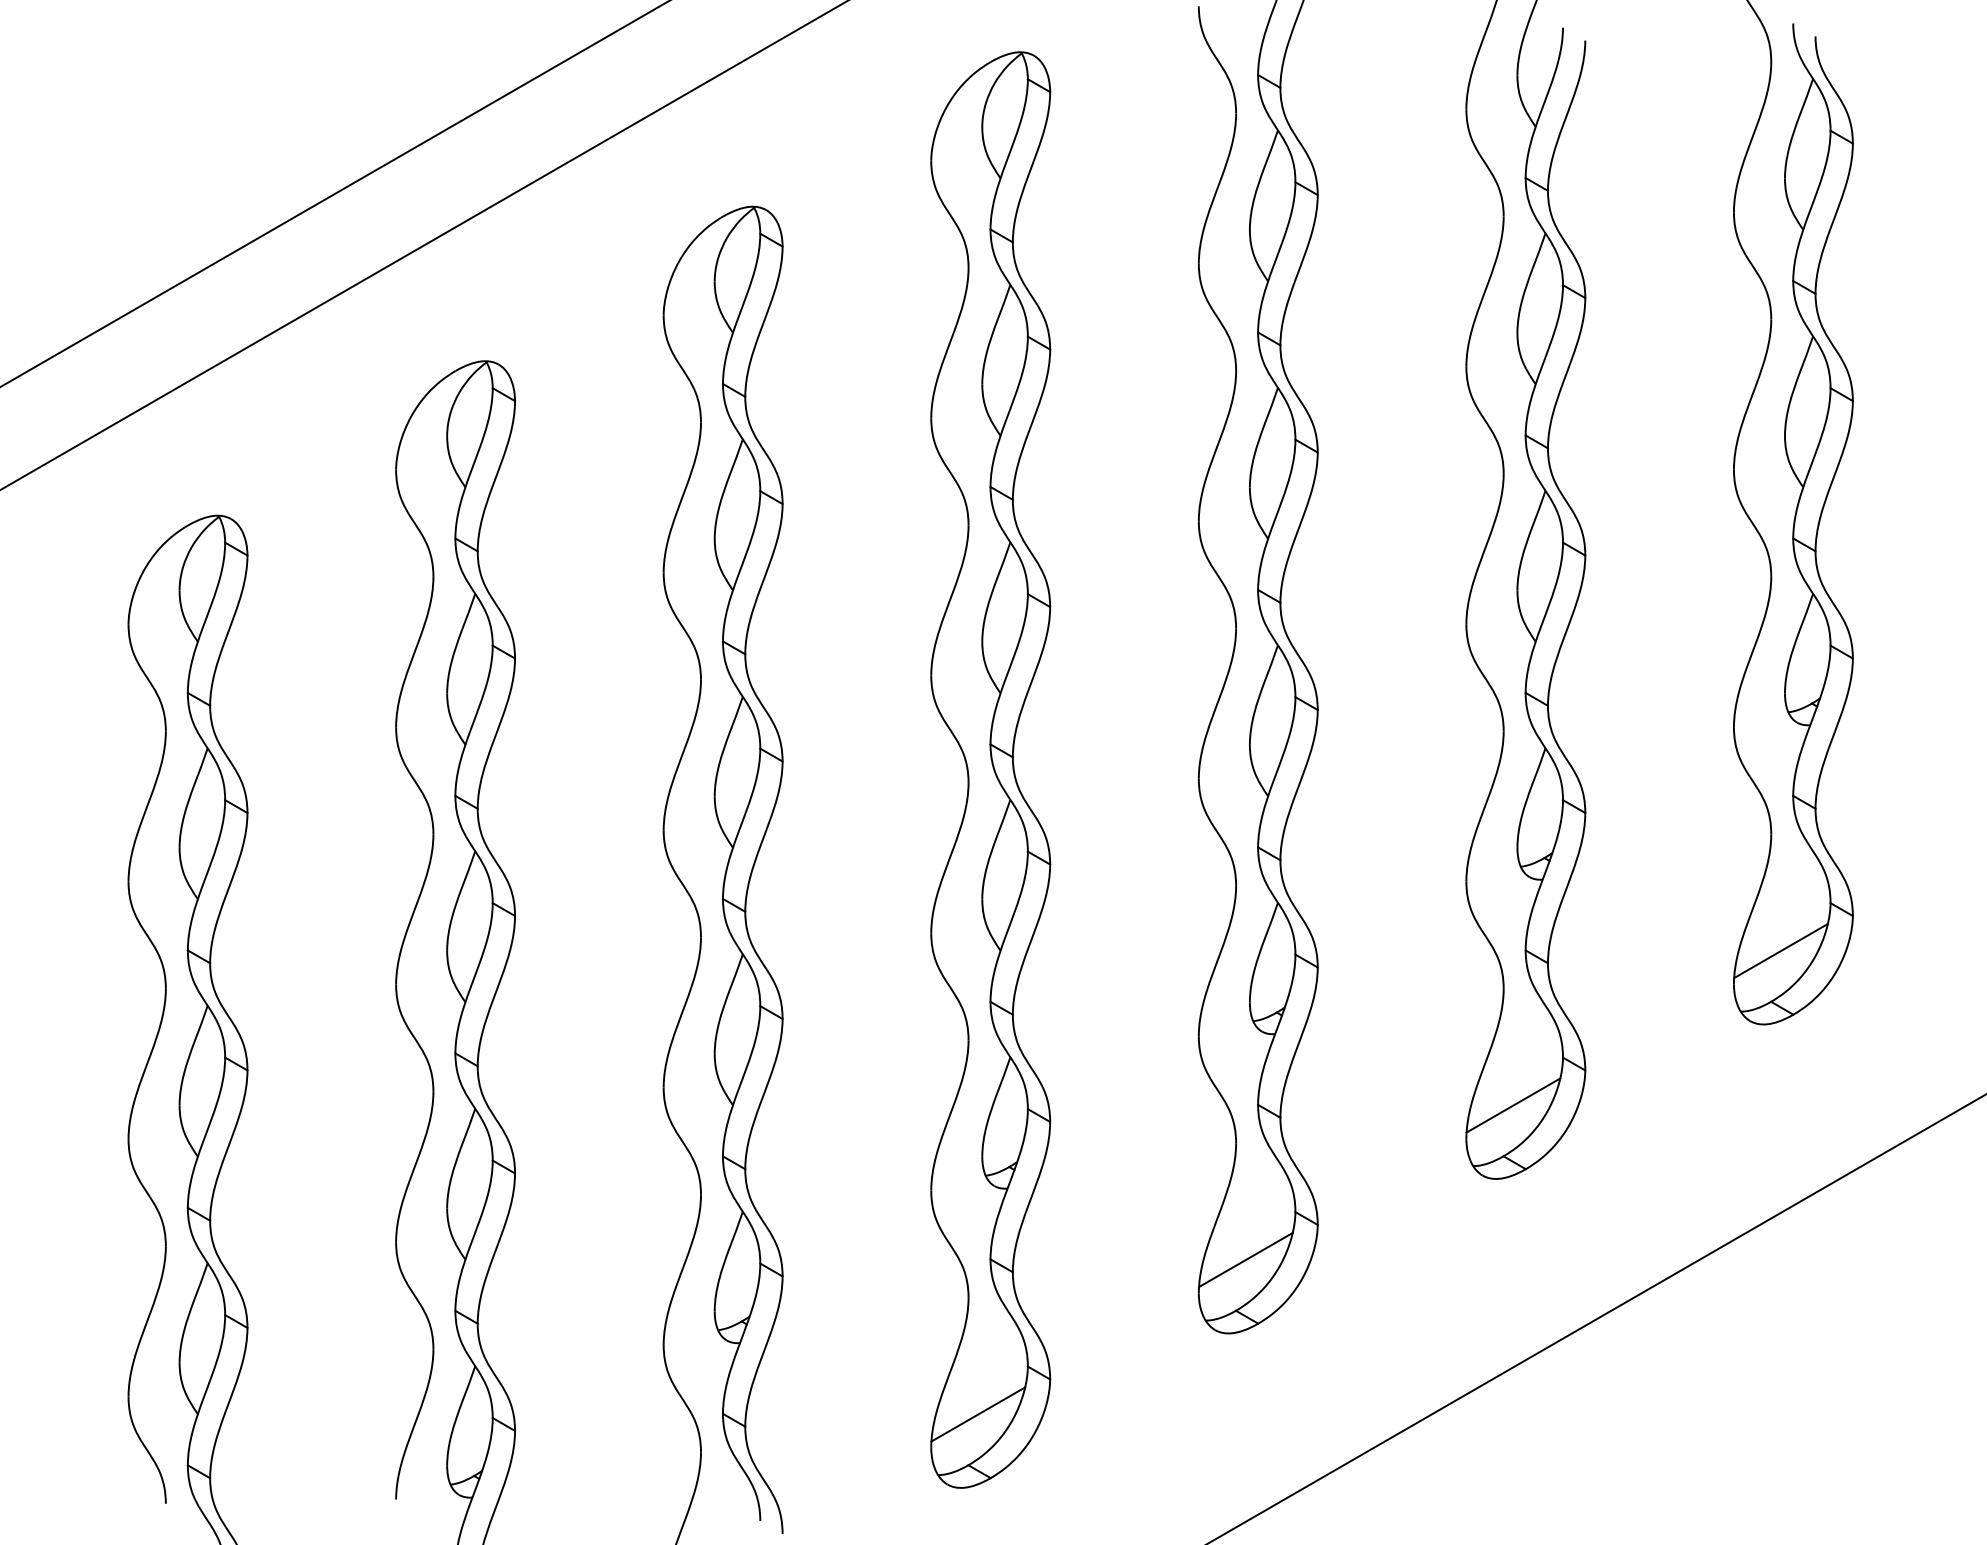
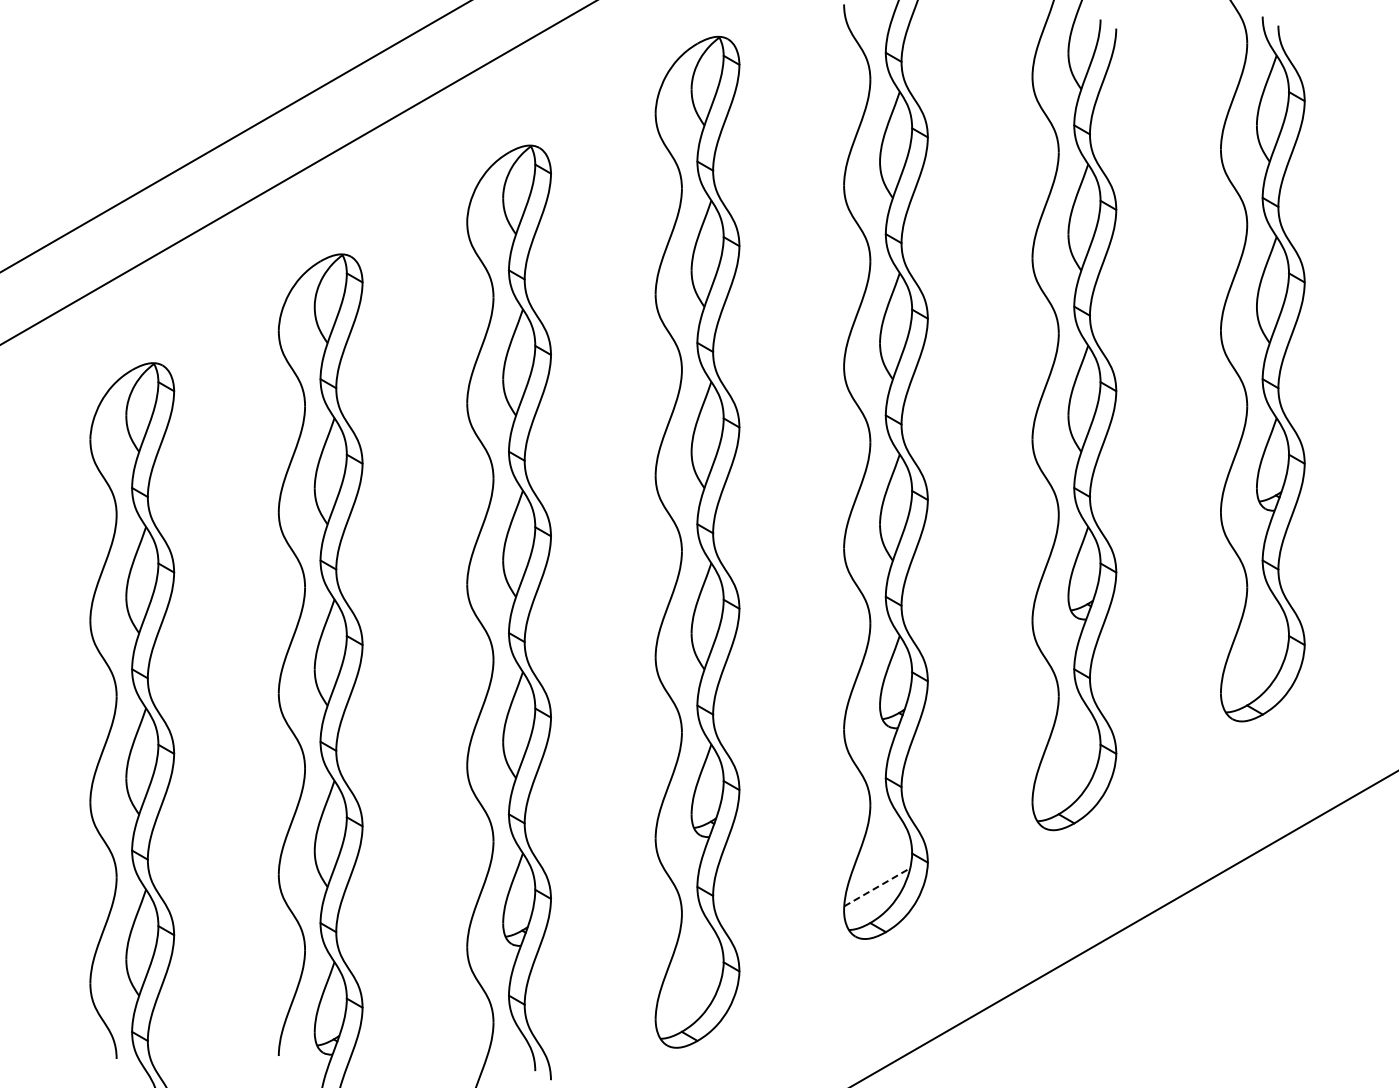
line: (1781, 950) -> (1254, 669), removed
line: (1513, 1105) -> (1065, 778), removed
line: (1246, 1260) -> (877, 887), solid -> dashed
line: (977, 1415) -> (688, 996), removed

